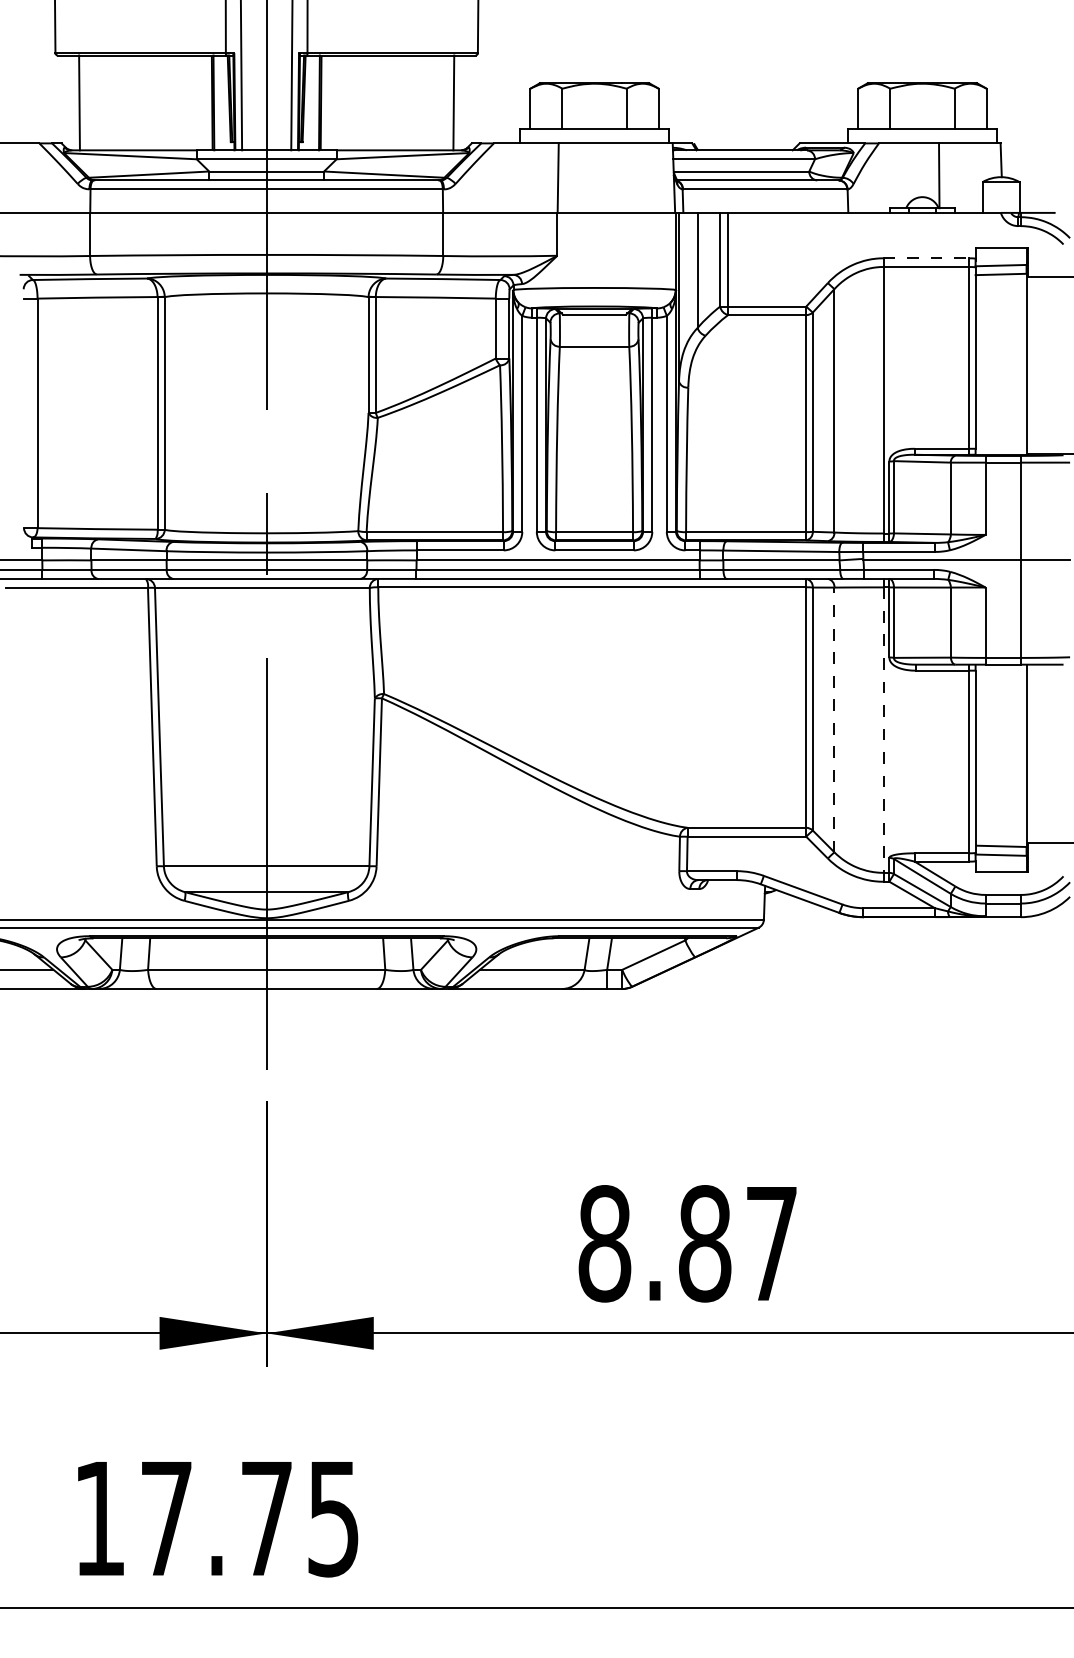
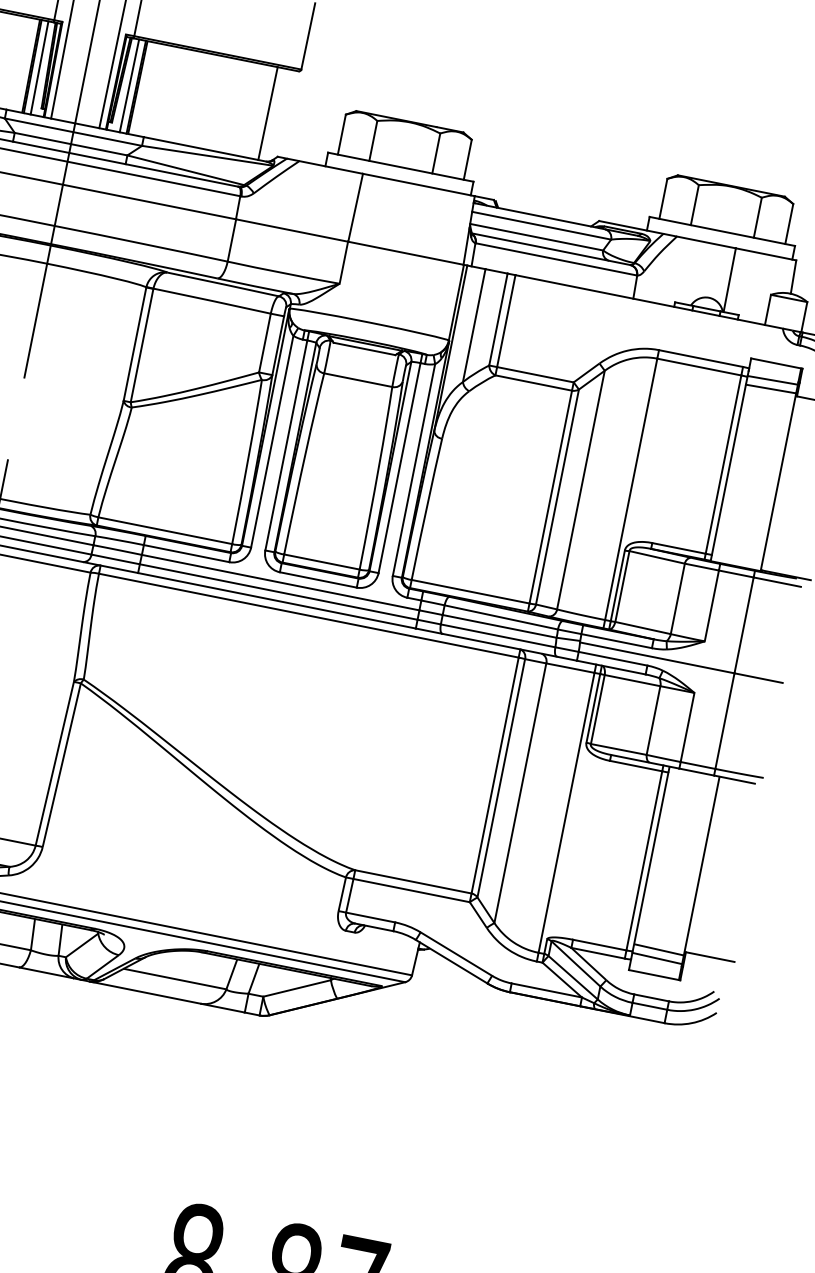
line: (220, 102) -> (39, 67), added
line: (312, 102) -> (129, 85), added
line: (926, 258) -> (701, 358), dashed -> solid
line: (834, 719) -> (520, 792), dashed -> solid
line: (883, 730) -> (566, 813), dashed -> solid

